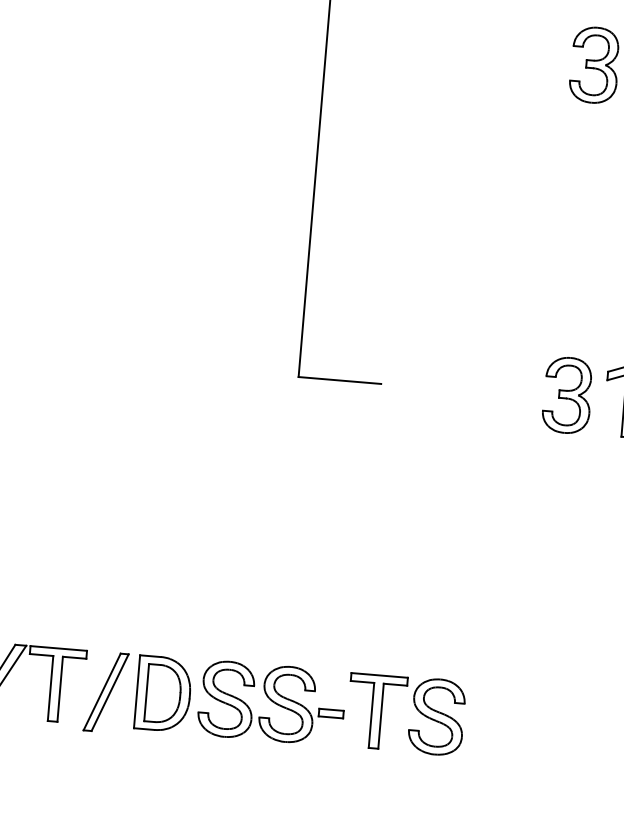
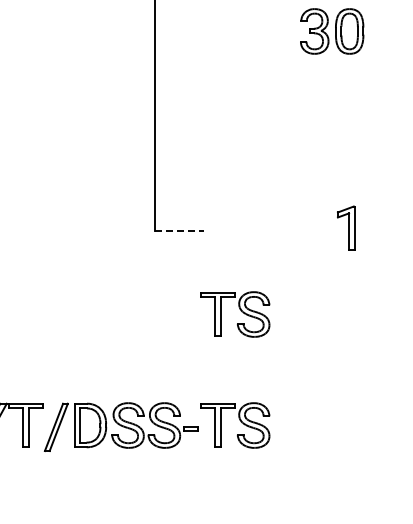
line: (340, 379) -> (179, 230), solid -> dashed
part: (566, 395) -> (314, 228), removed
part: (429, 520) -> (239, 309), added

